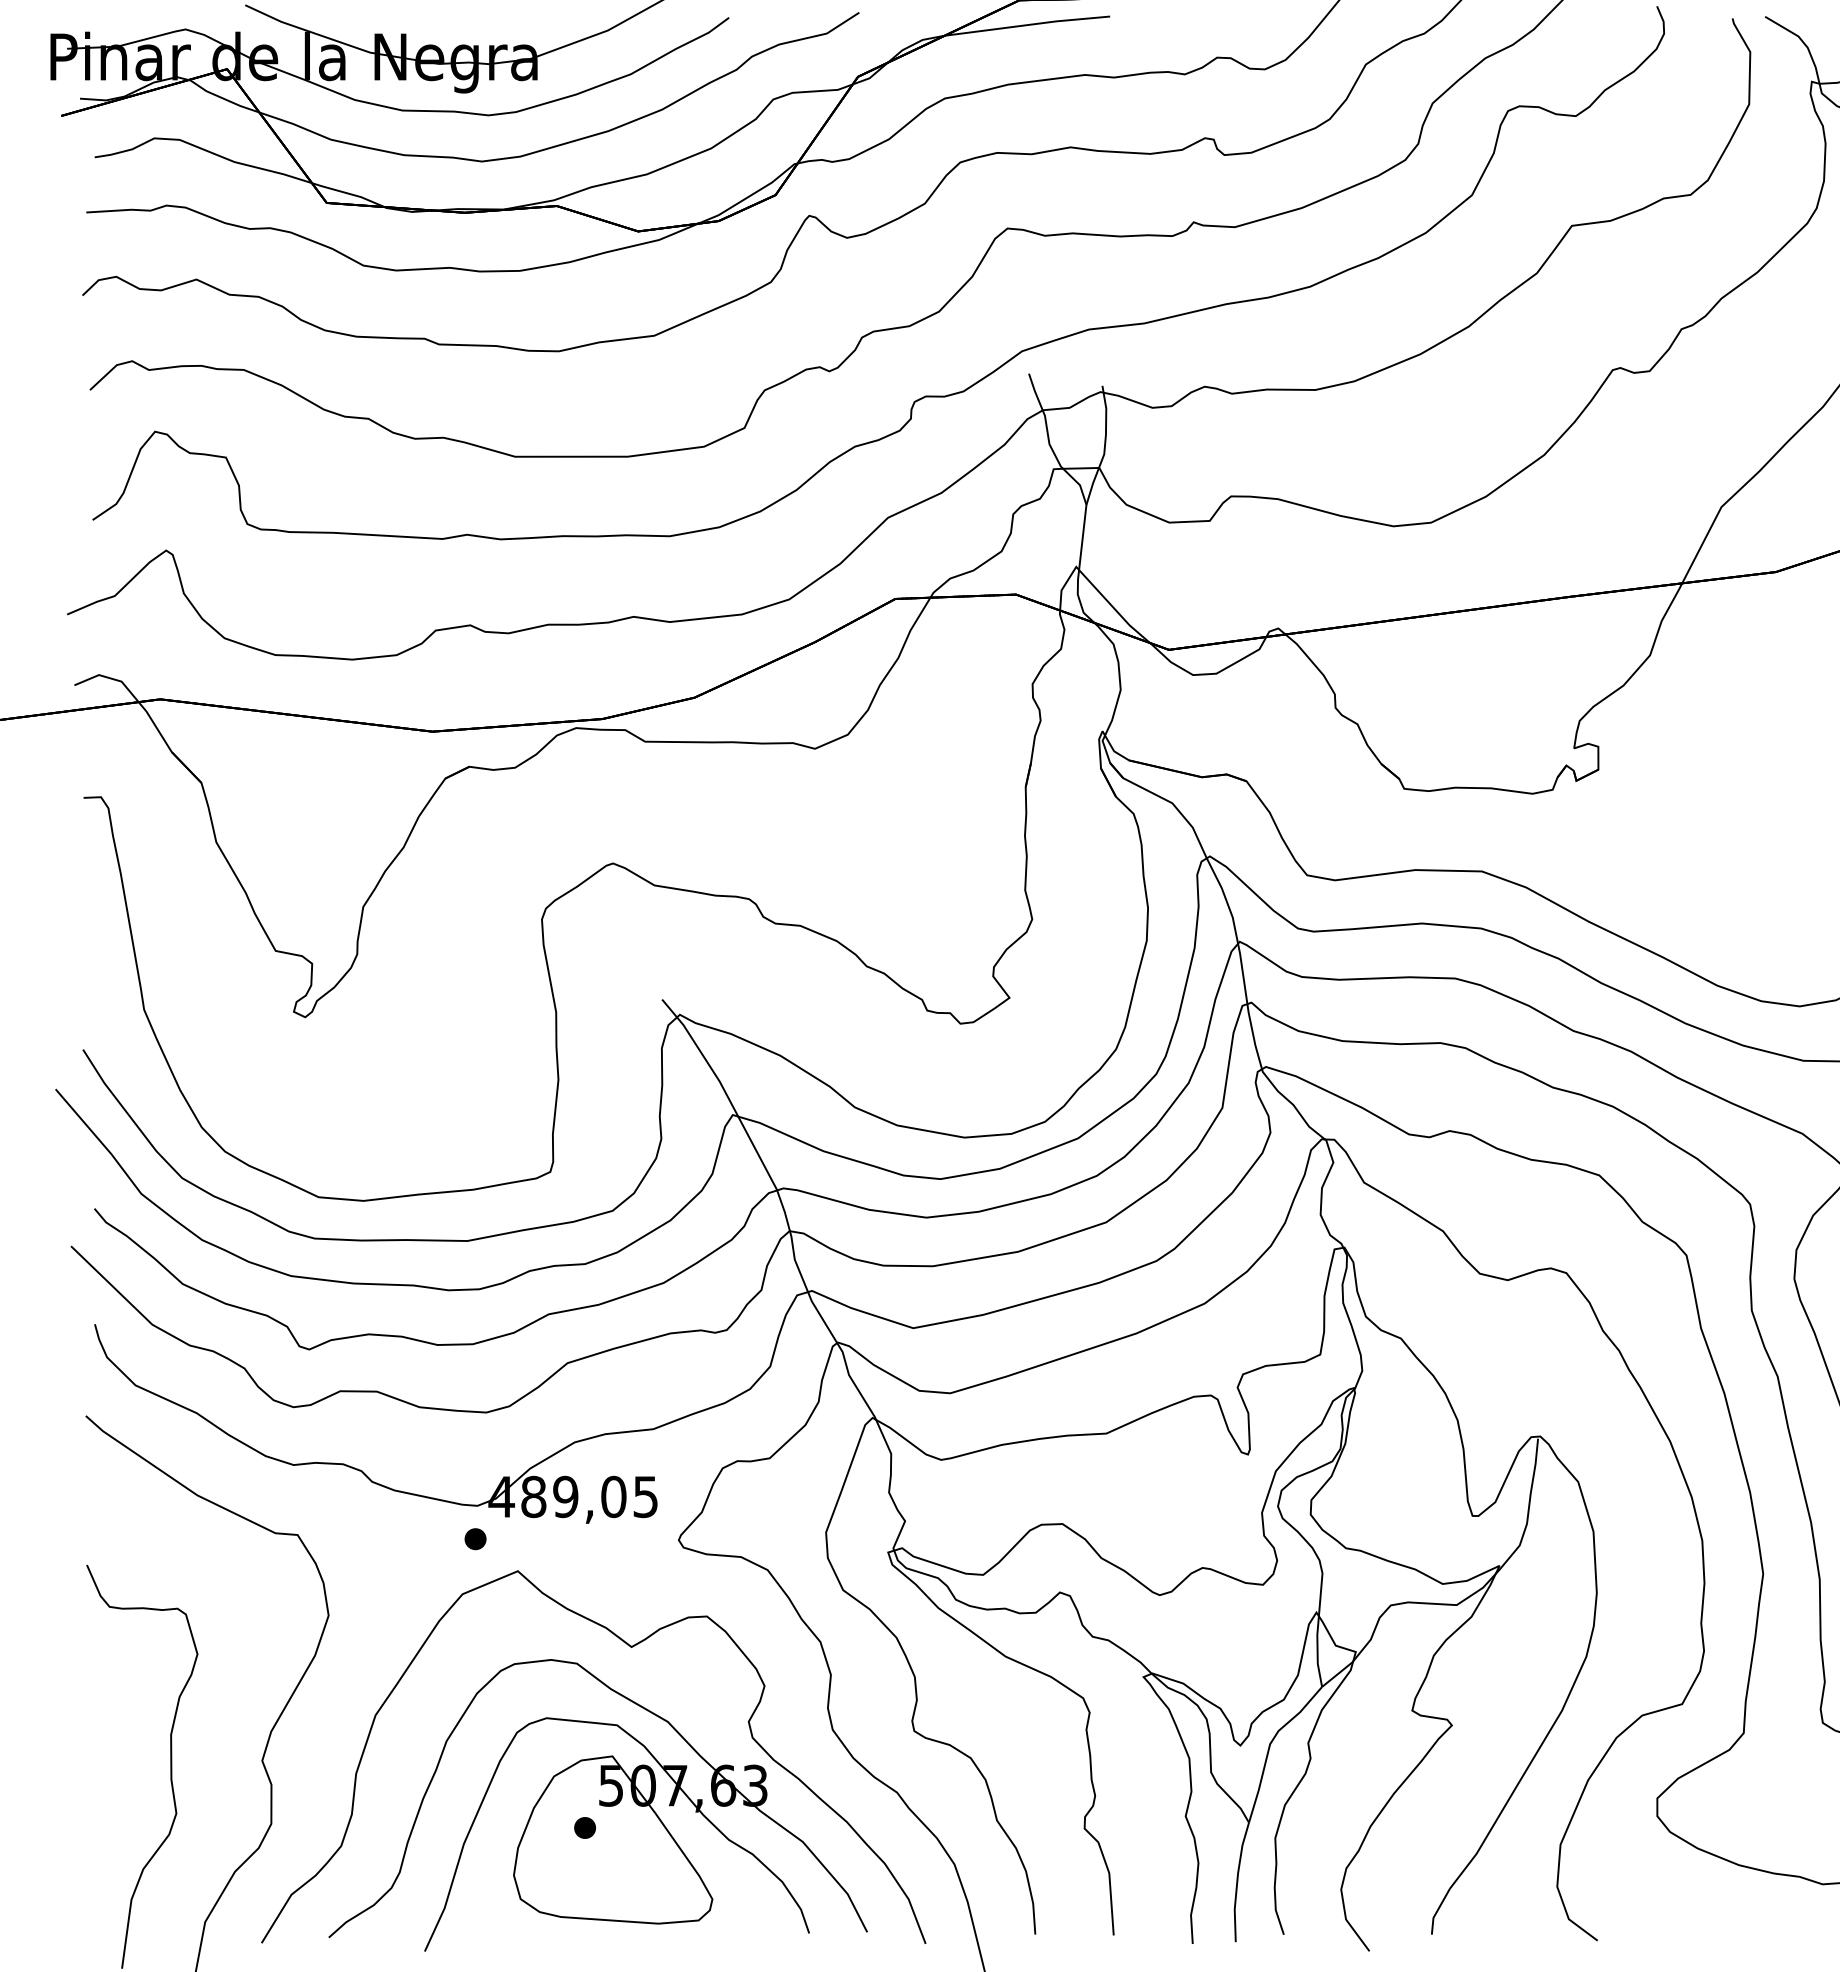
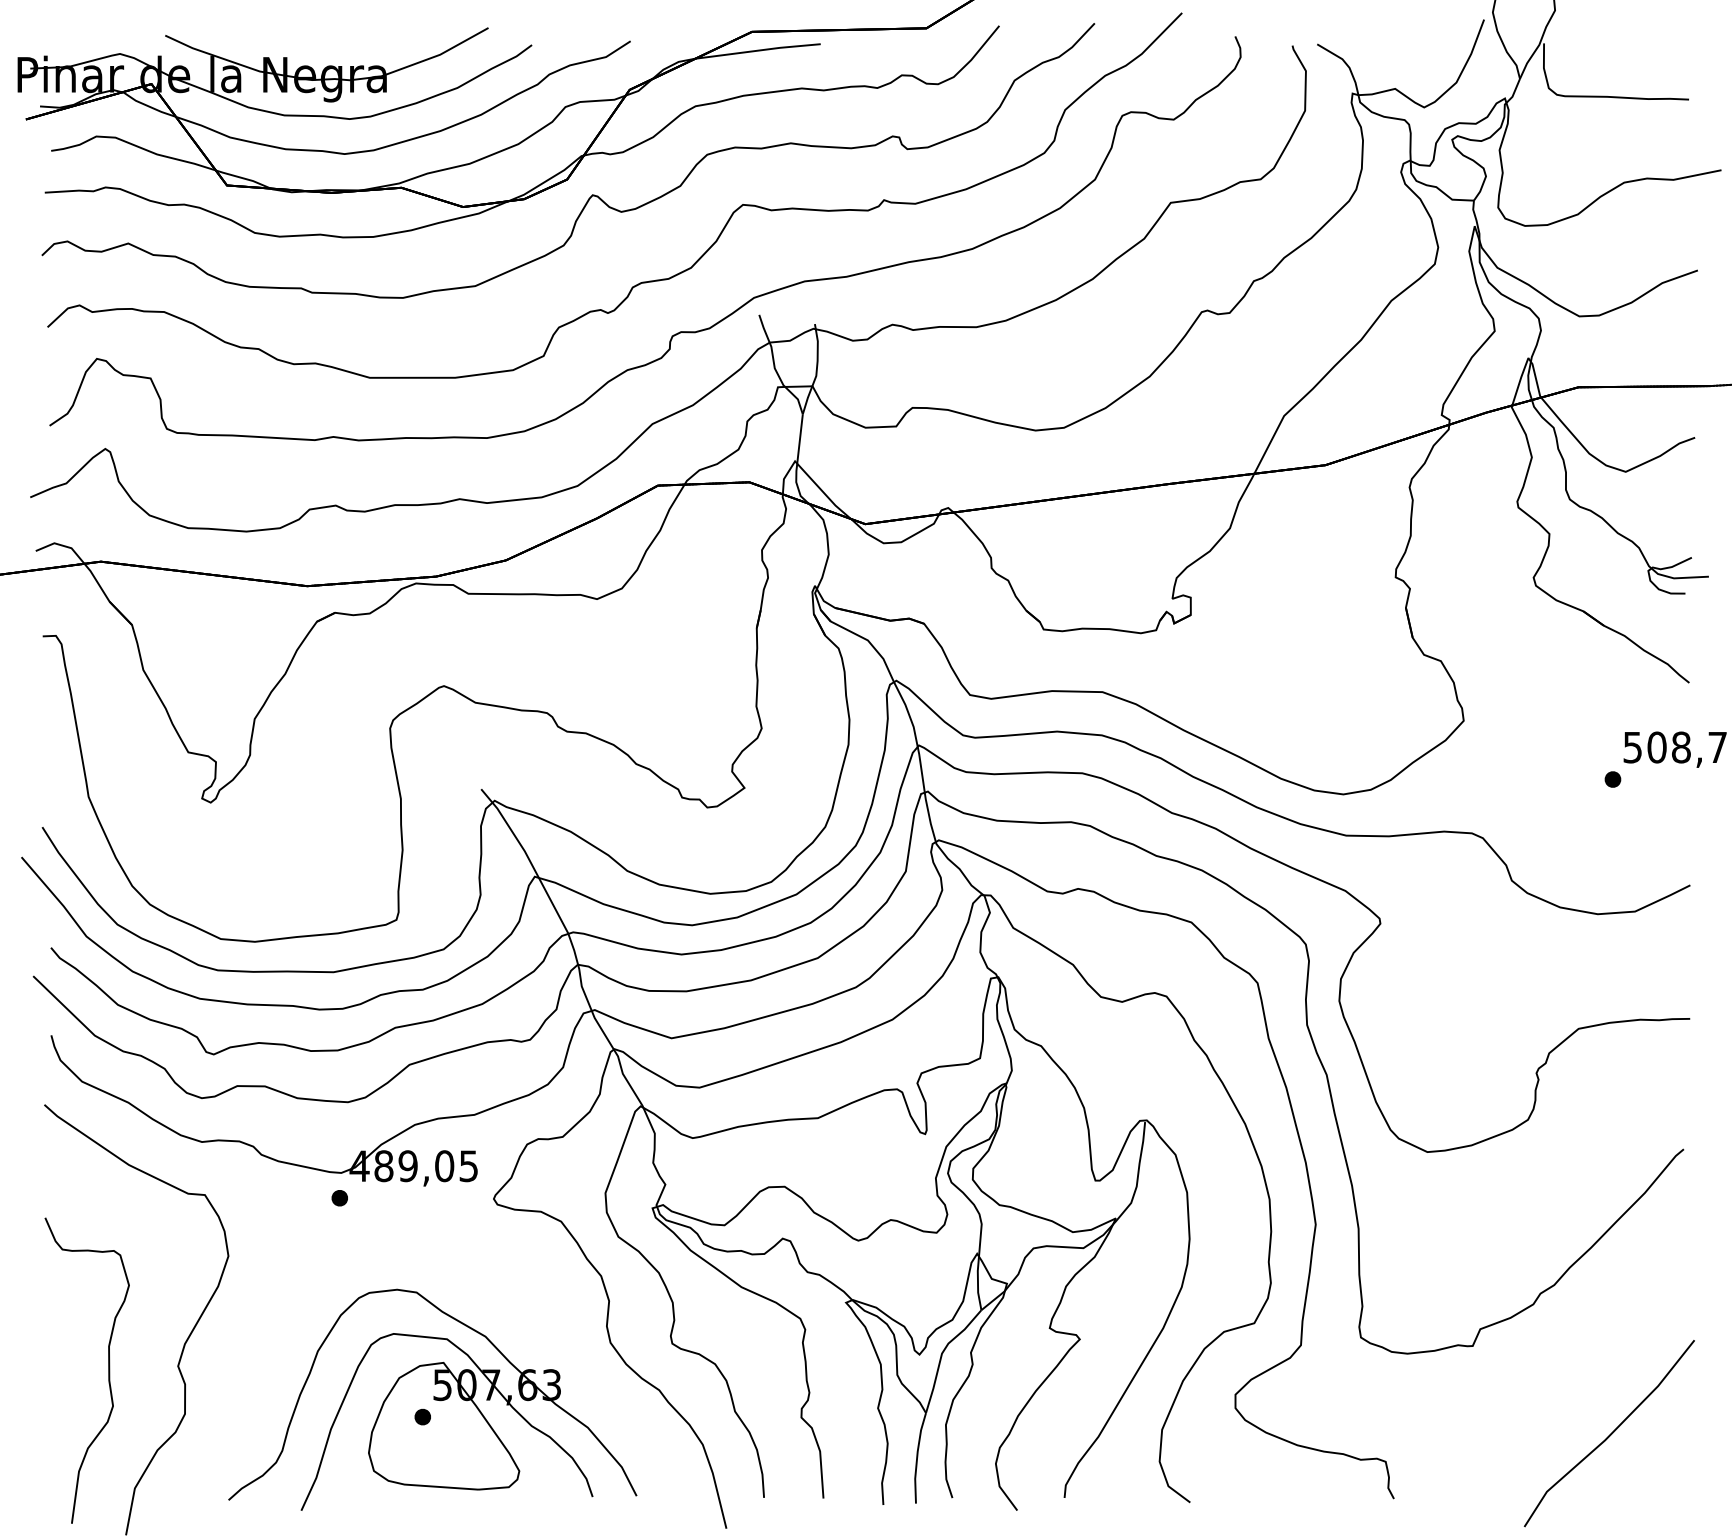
curve: (630, 1647) -> (457, 1280), removed

